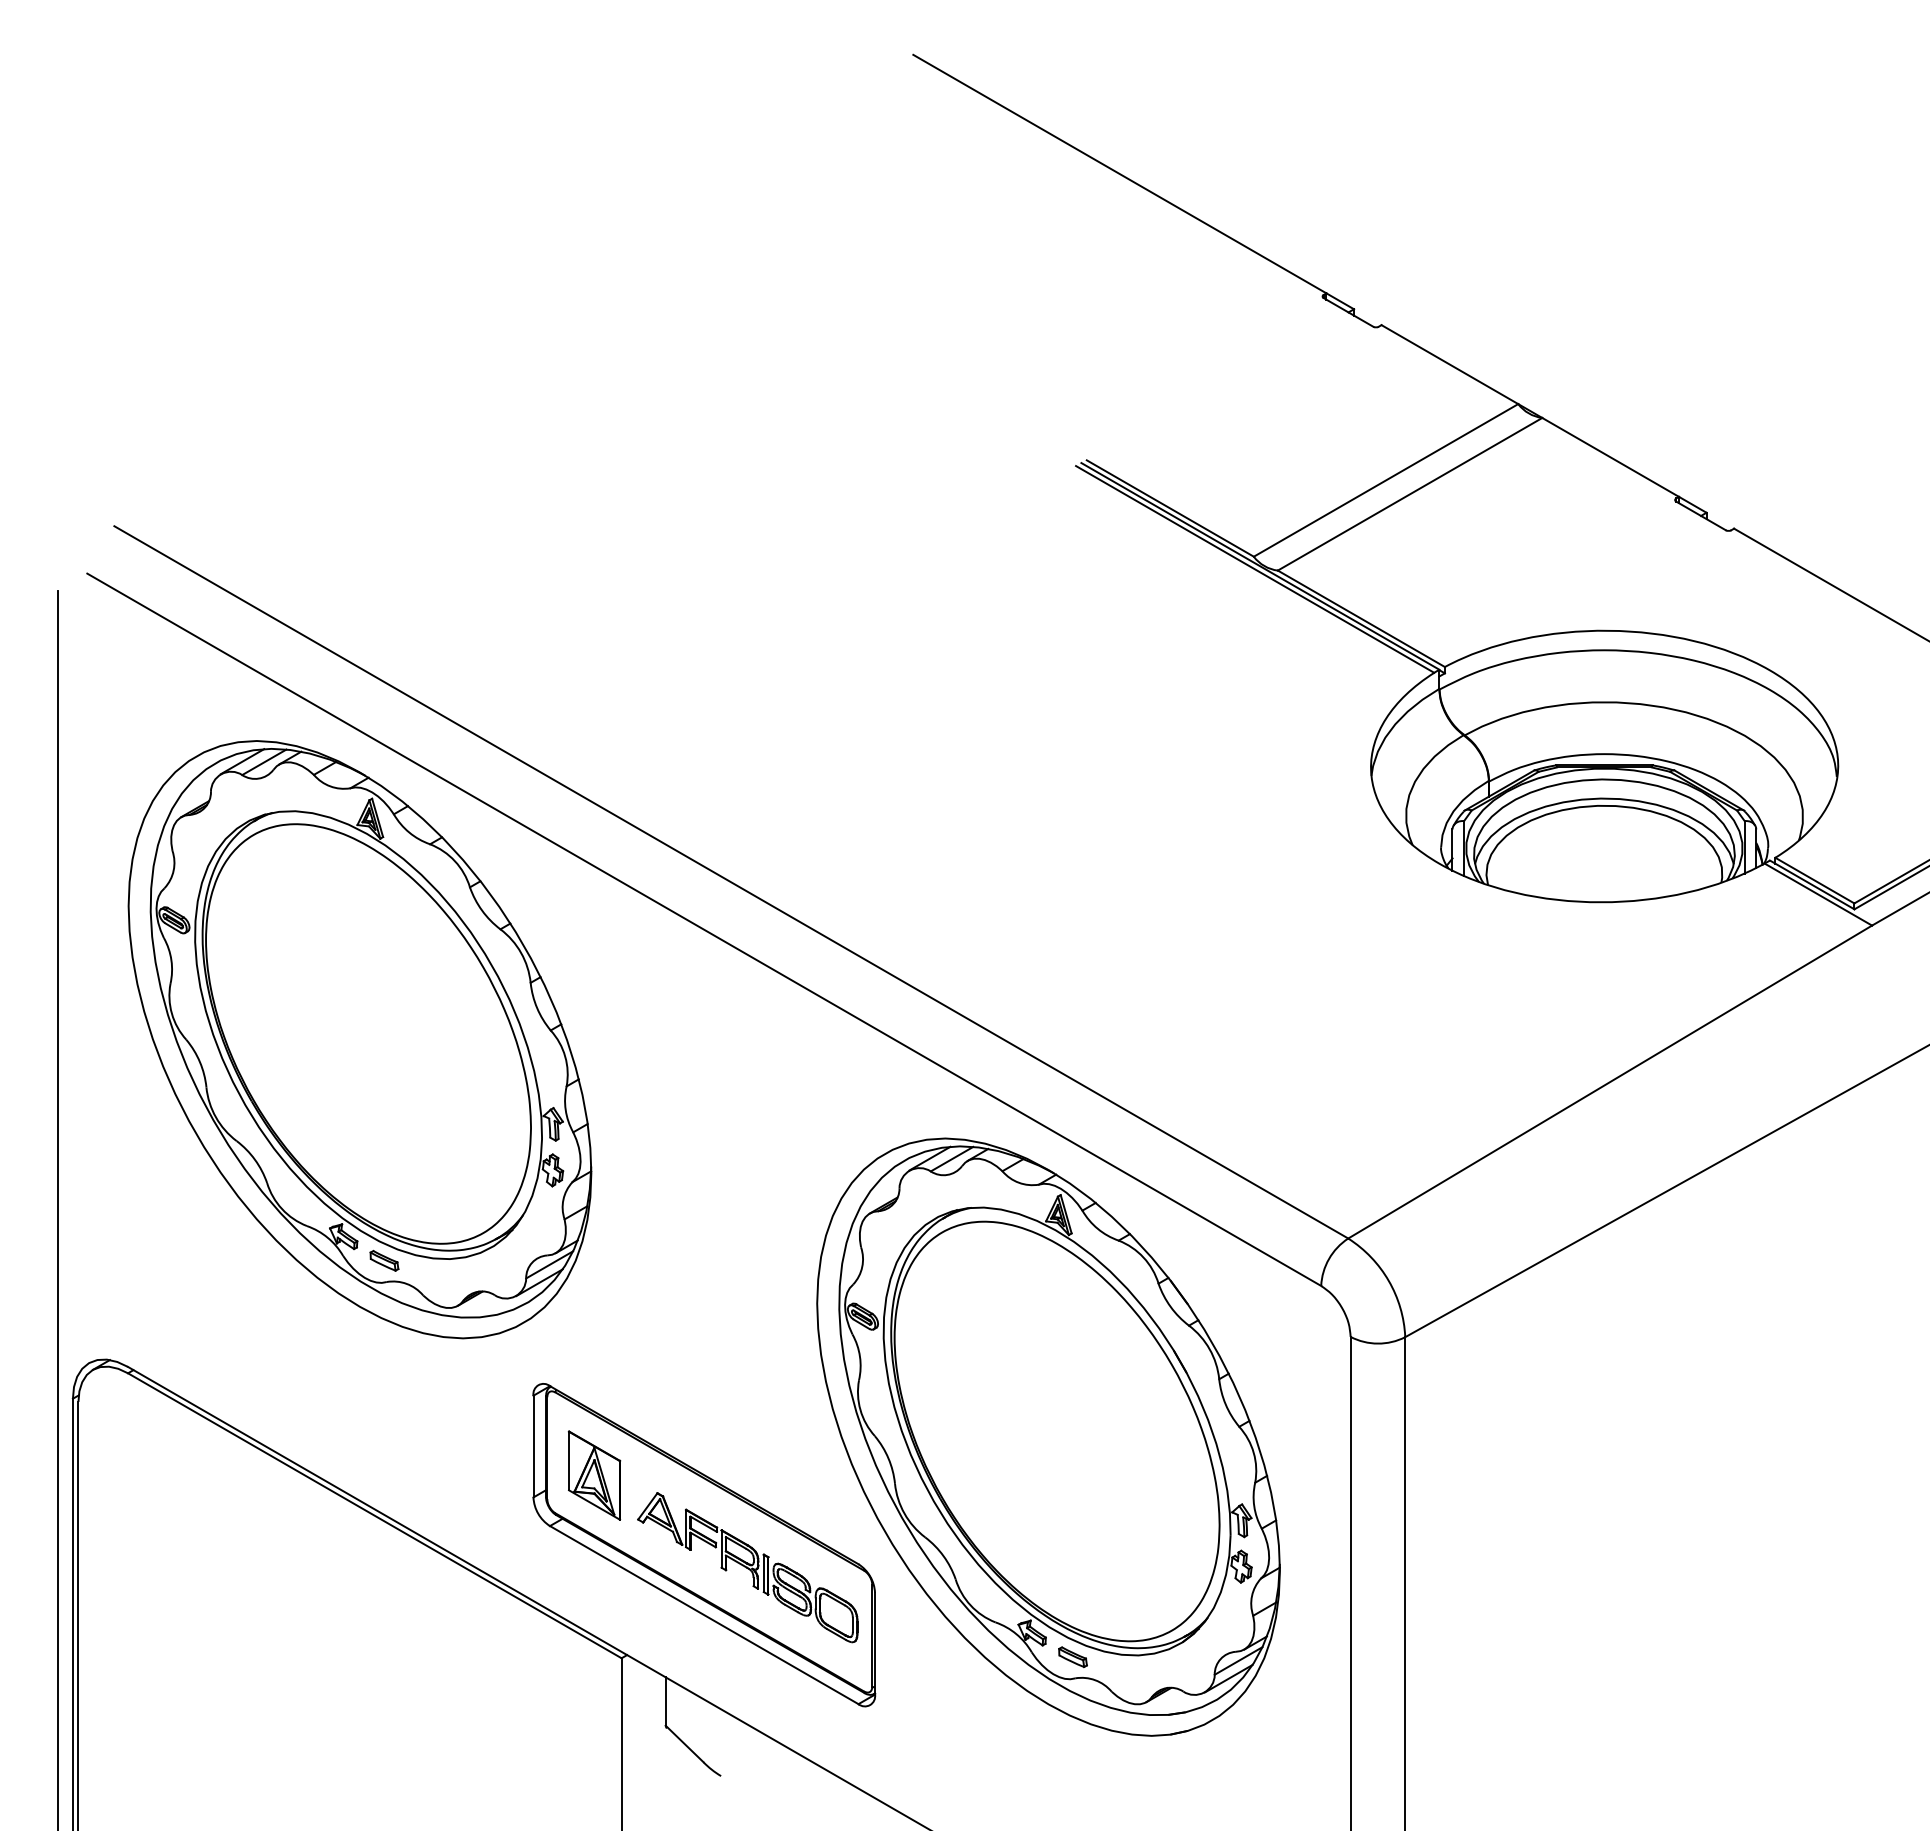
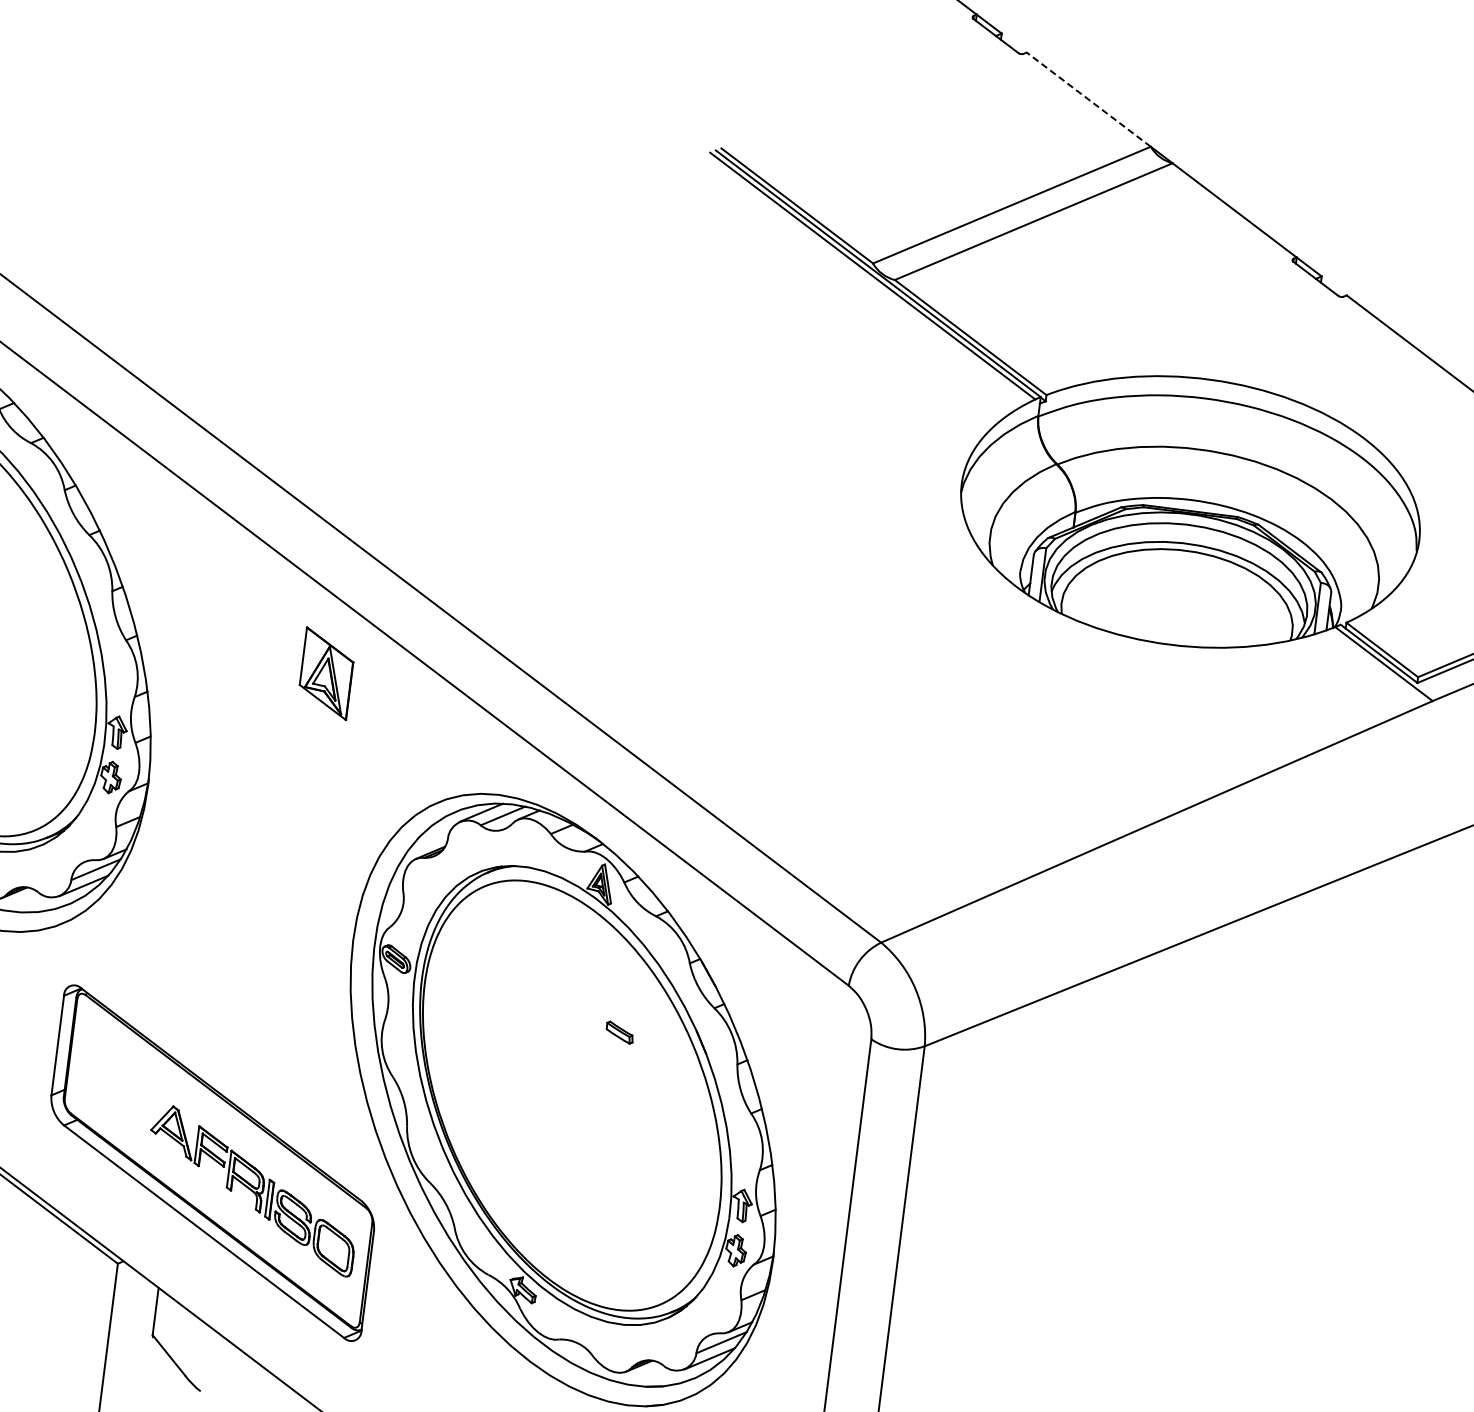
line: (1449, 364) -> (1088, 99), solid -> dashed
part: (594, 1475) -> (326, 673), moved
part: (1072, 1657) -> (619, 1032), moved

